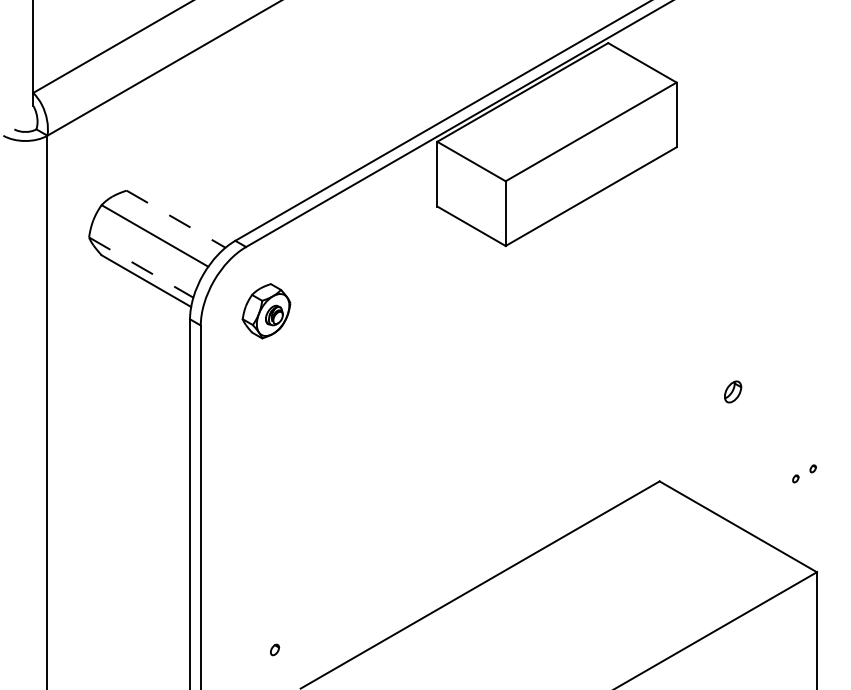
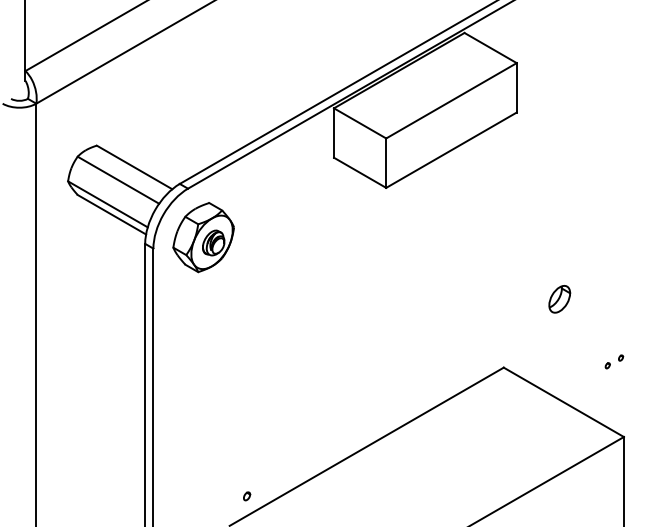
line: (176, 219) -> (134, 167), dashed -> solid
line: (140, 267) -> (107, 204), dashed -> solid
part: (266, 310) -> (203, 237), size x1.67
part: (732, 392) -> (559, 299), size x1.67
part: (275, 650) -> (247, 496), moved

